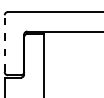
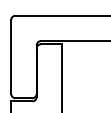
line: (4, 43) -> (10, 56), dashed -> solid

